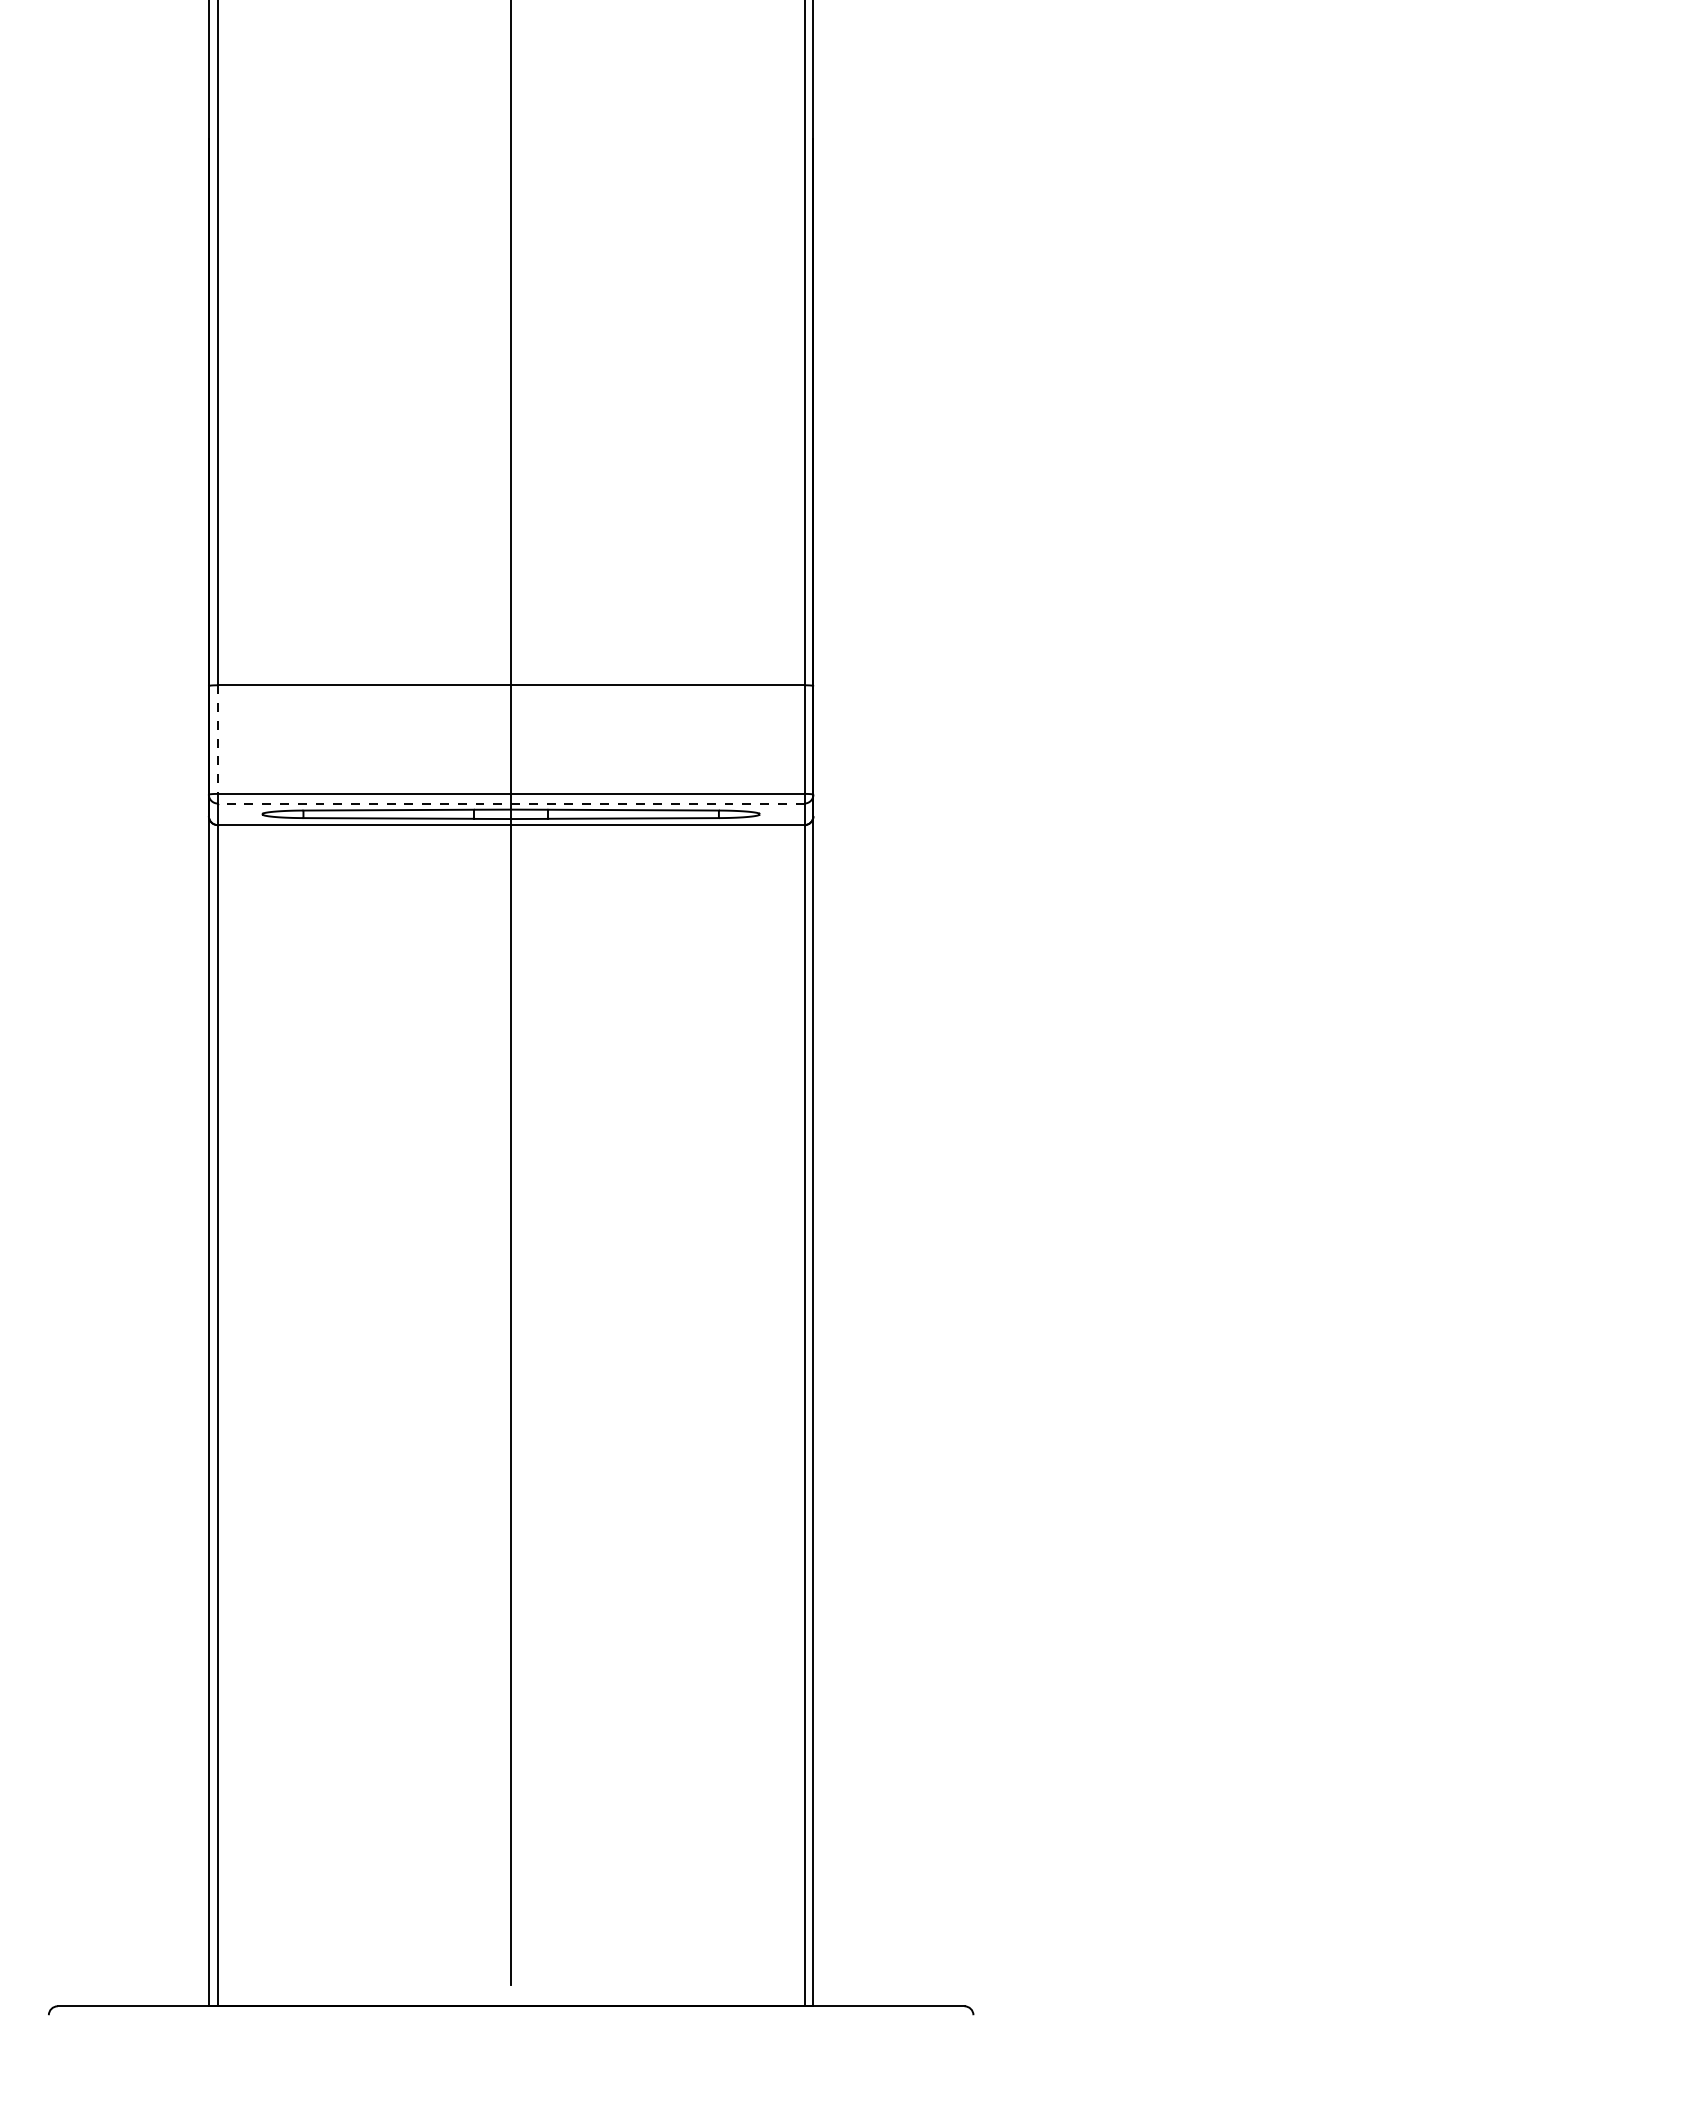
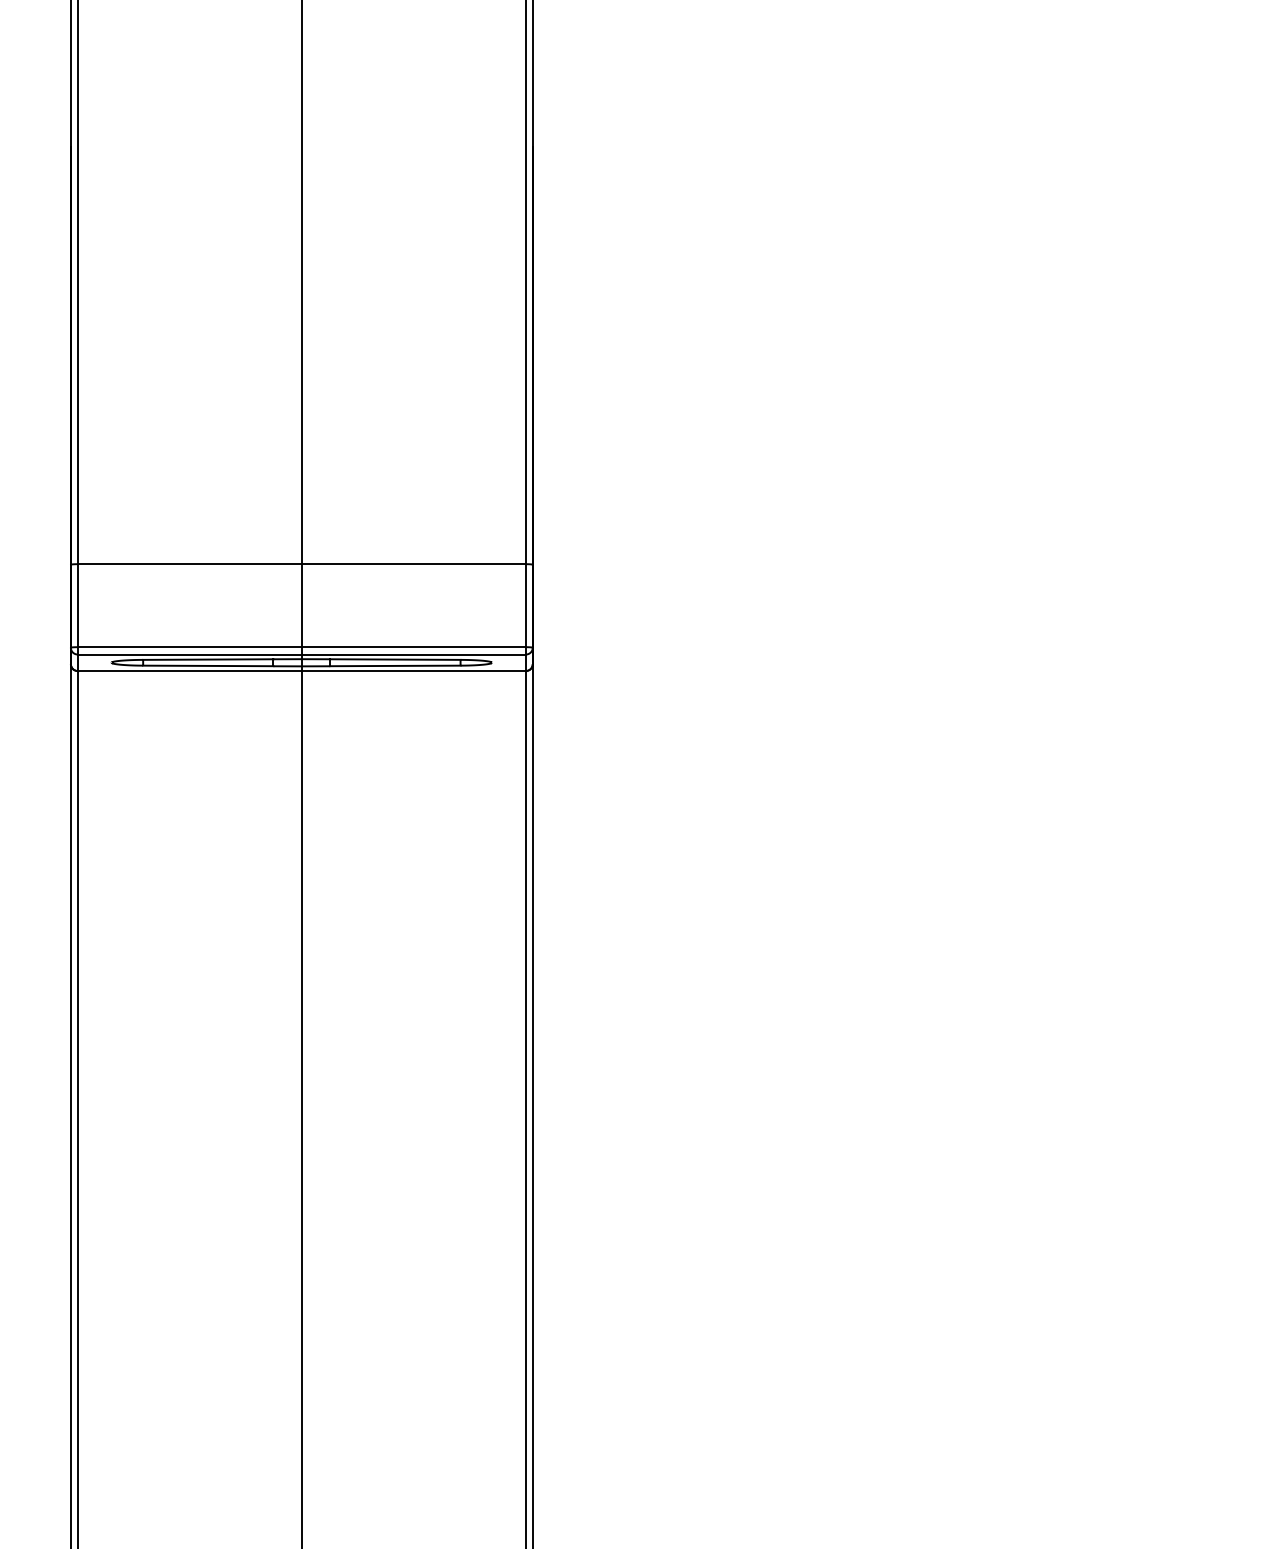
line: (217, 740) -> (77, 606), dashed -> solid
line: (510, 803) -> (301, 654), dashed -> solid

